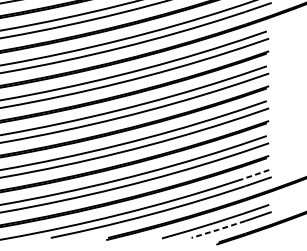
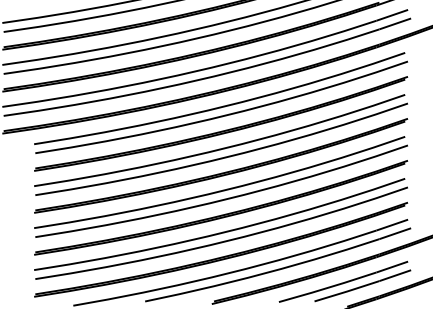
line: (256, 174) -> (392, 225), dashed -> solid
line: (218, 229) -> (347, 291), dashed -> solid

